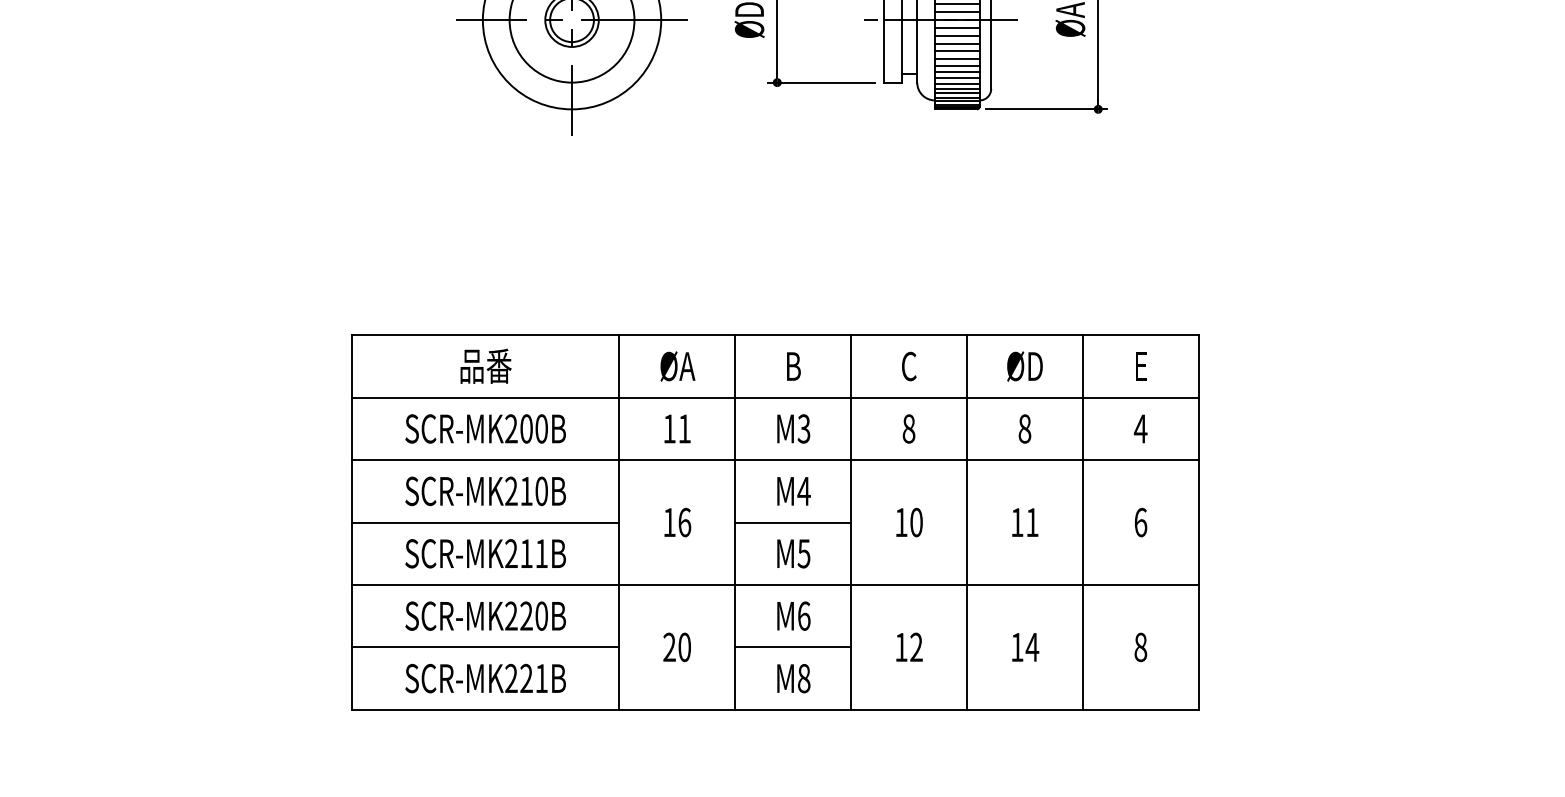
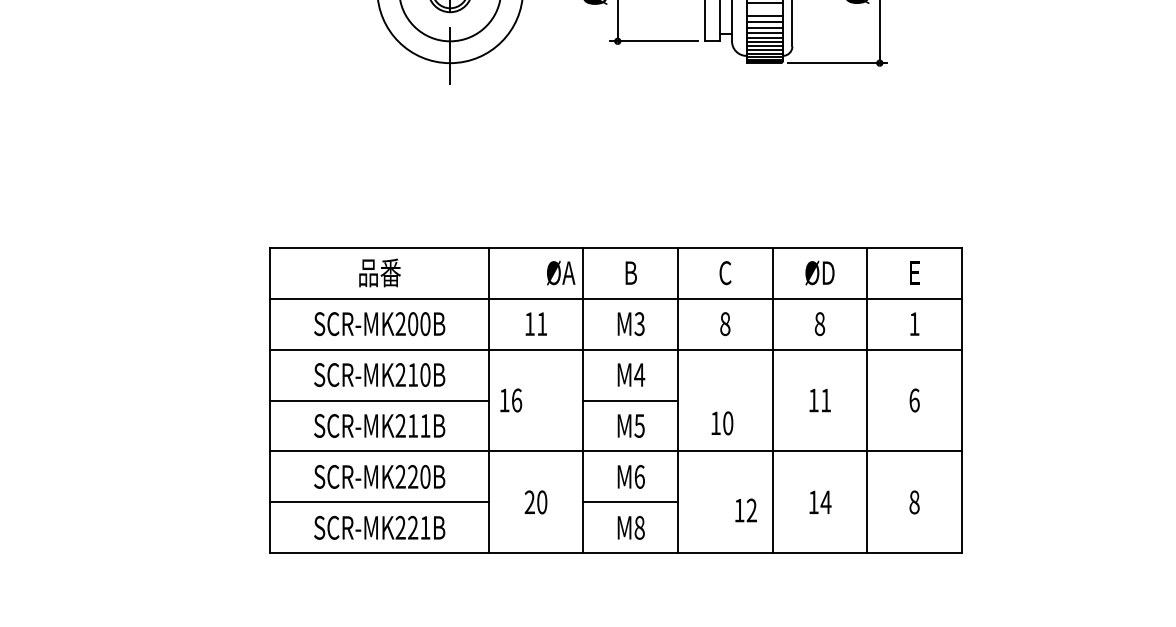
line: (957, 44) -> (764, 10), removed
text: (677, 366) -> (560, 273), moved
text: (1140, 428) -> (914, 323), 4 -> 1
text: (677, 522) -> (510, 400), moved
text: (909, 522) -> (722, 423), moved
text: (909, 646) -> (746, 509), moved

